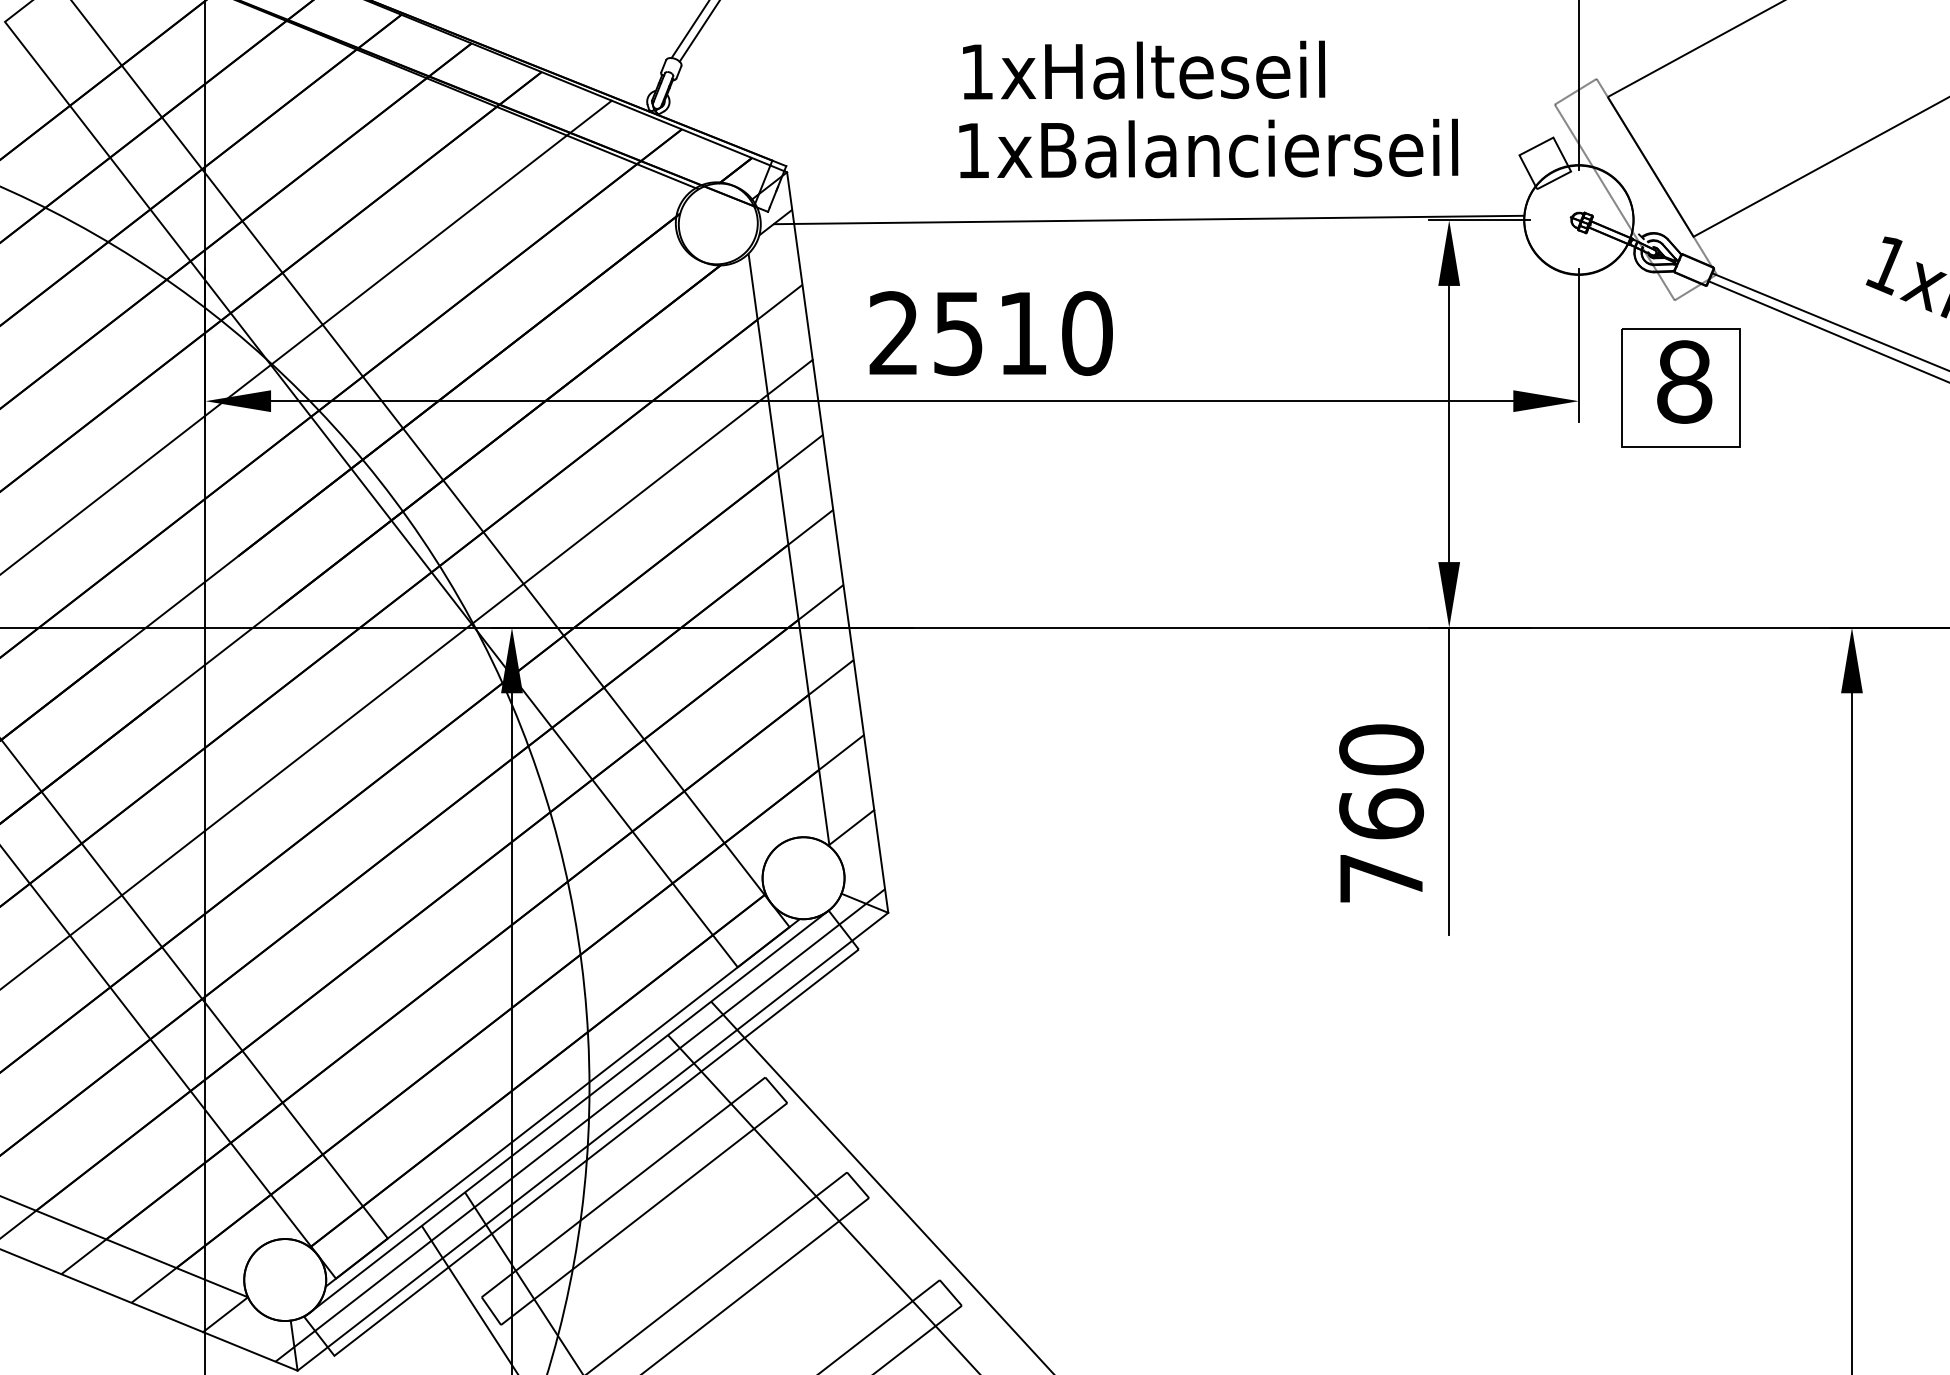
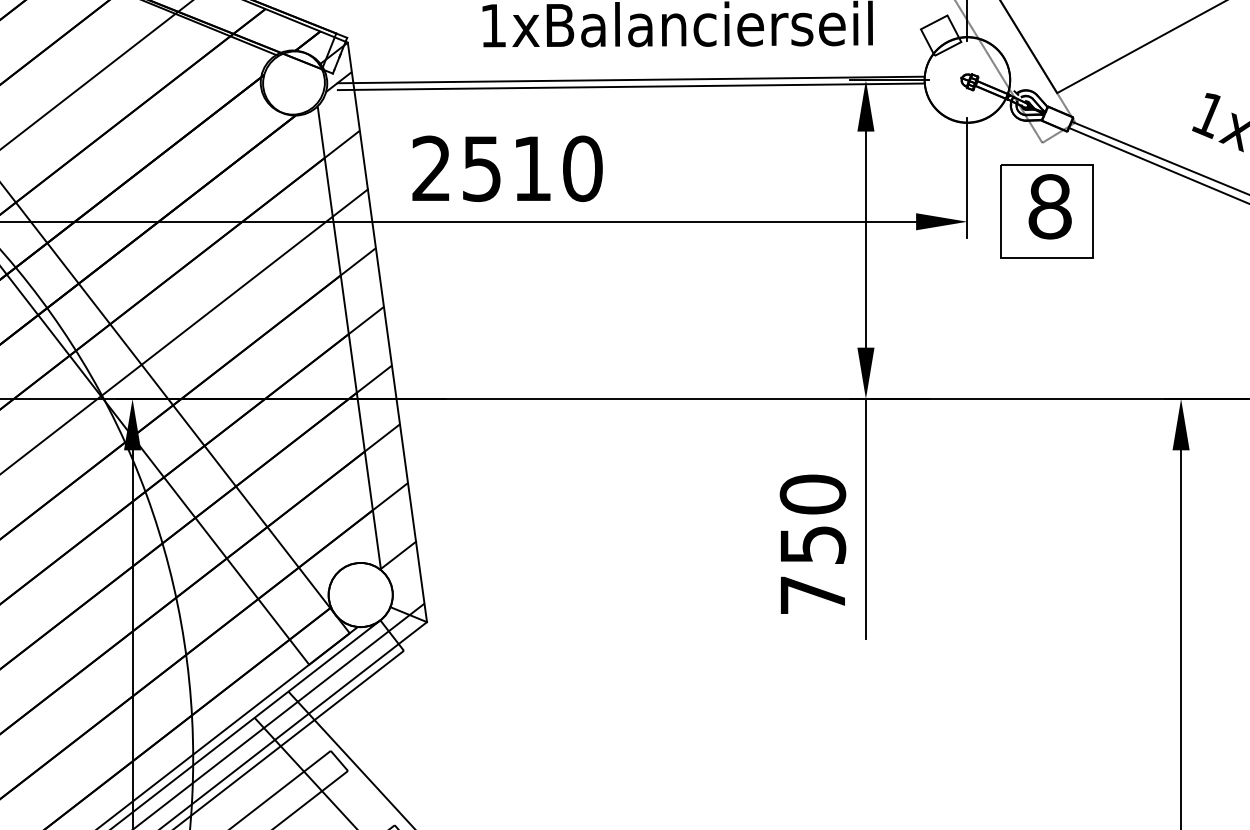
line: (1148, 228) -> (630, 86), added
text: (1381, 813) -> (812, 544), 760 -> 750

